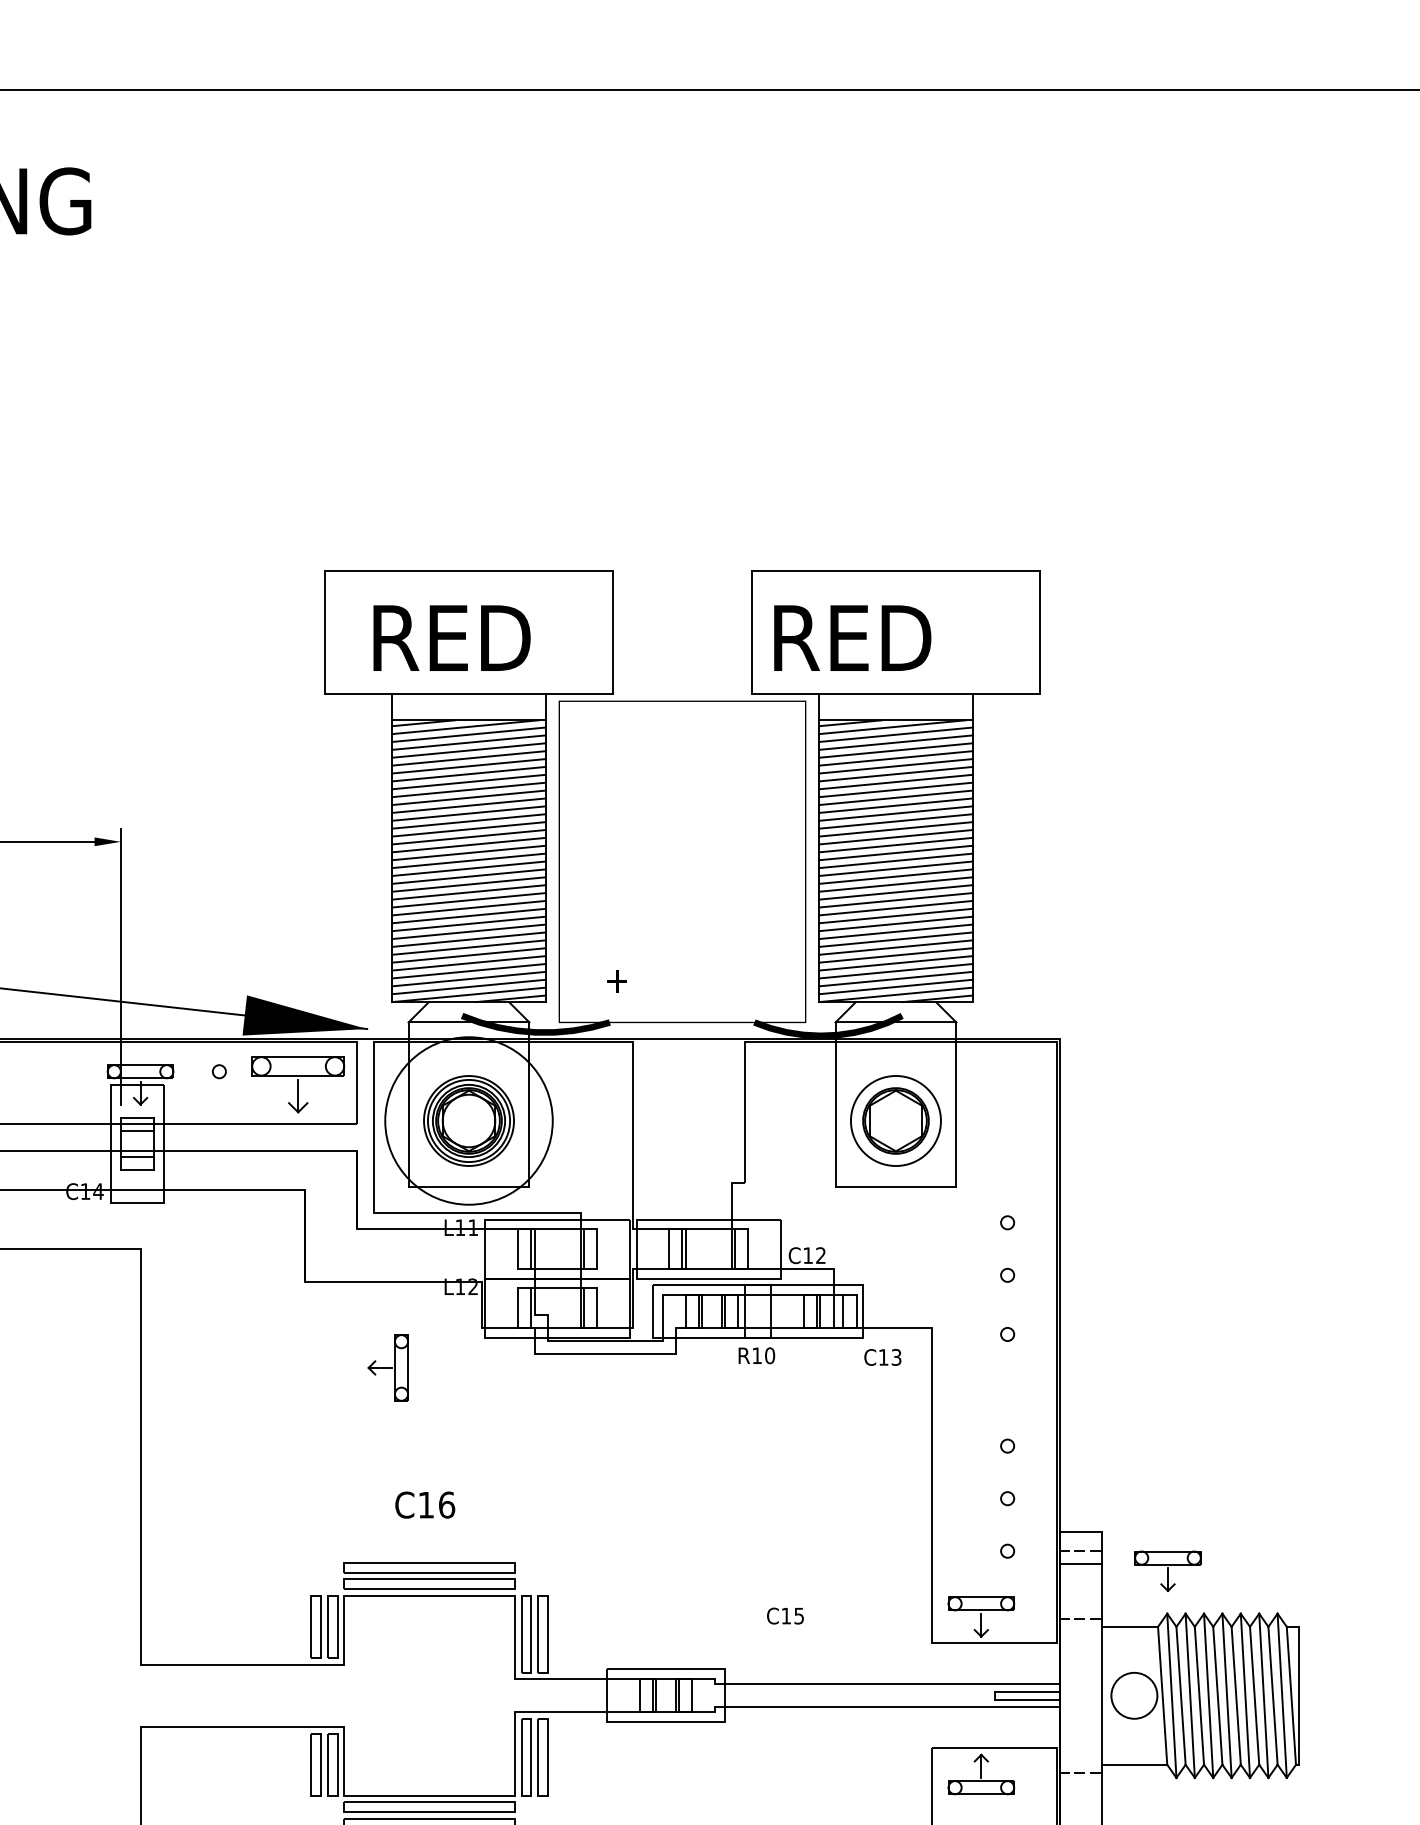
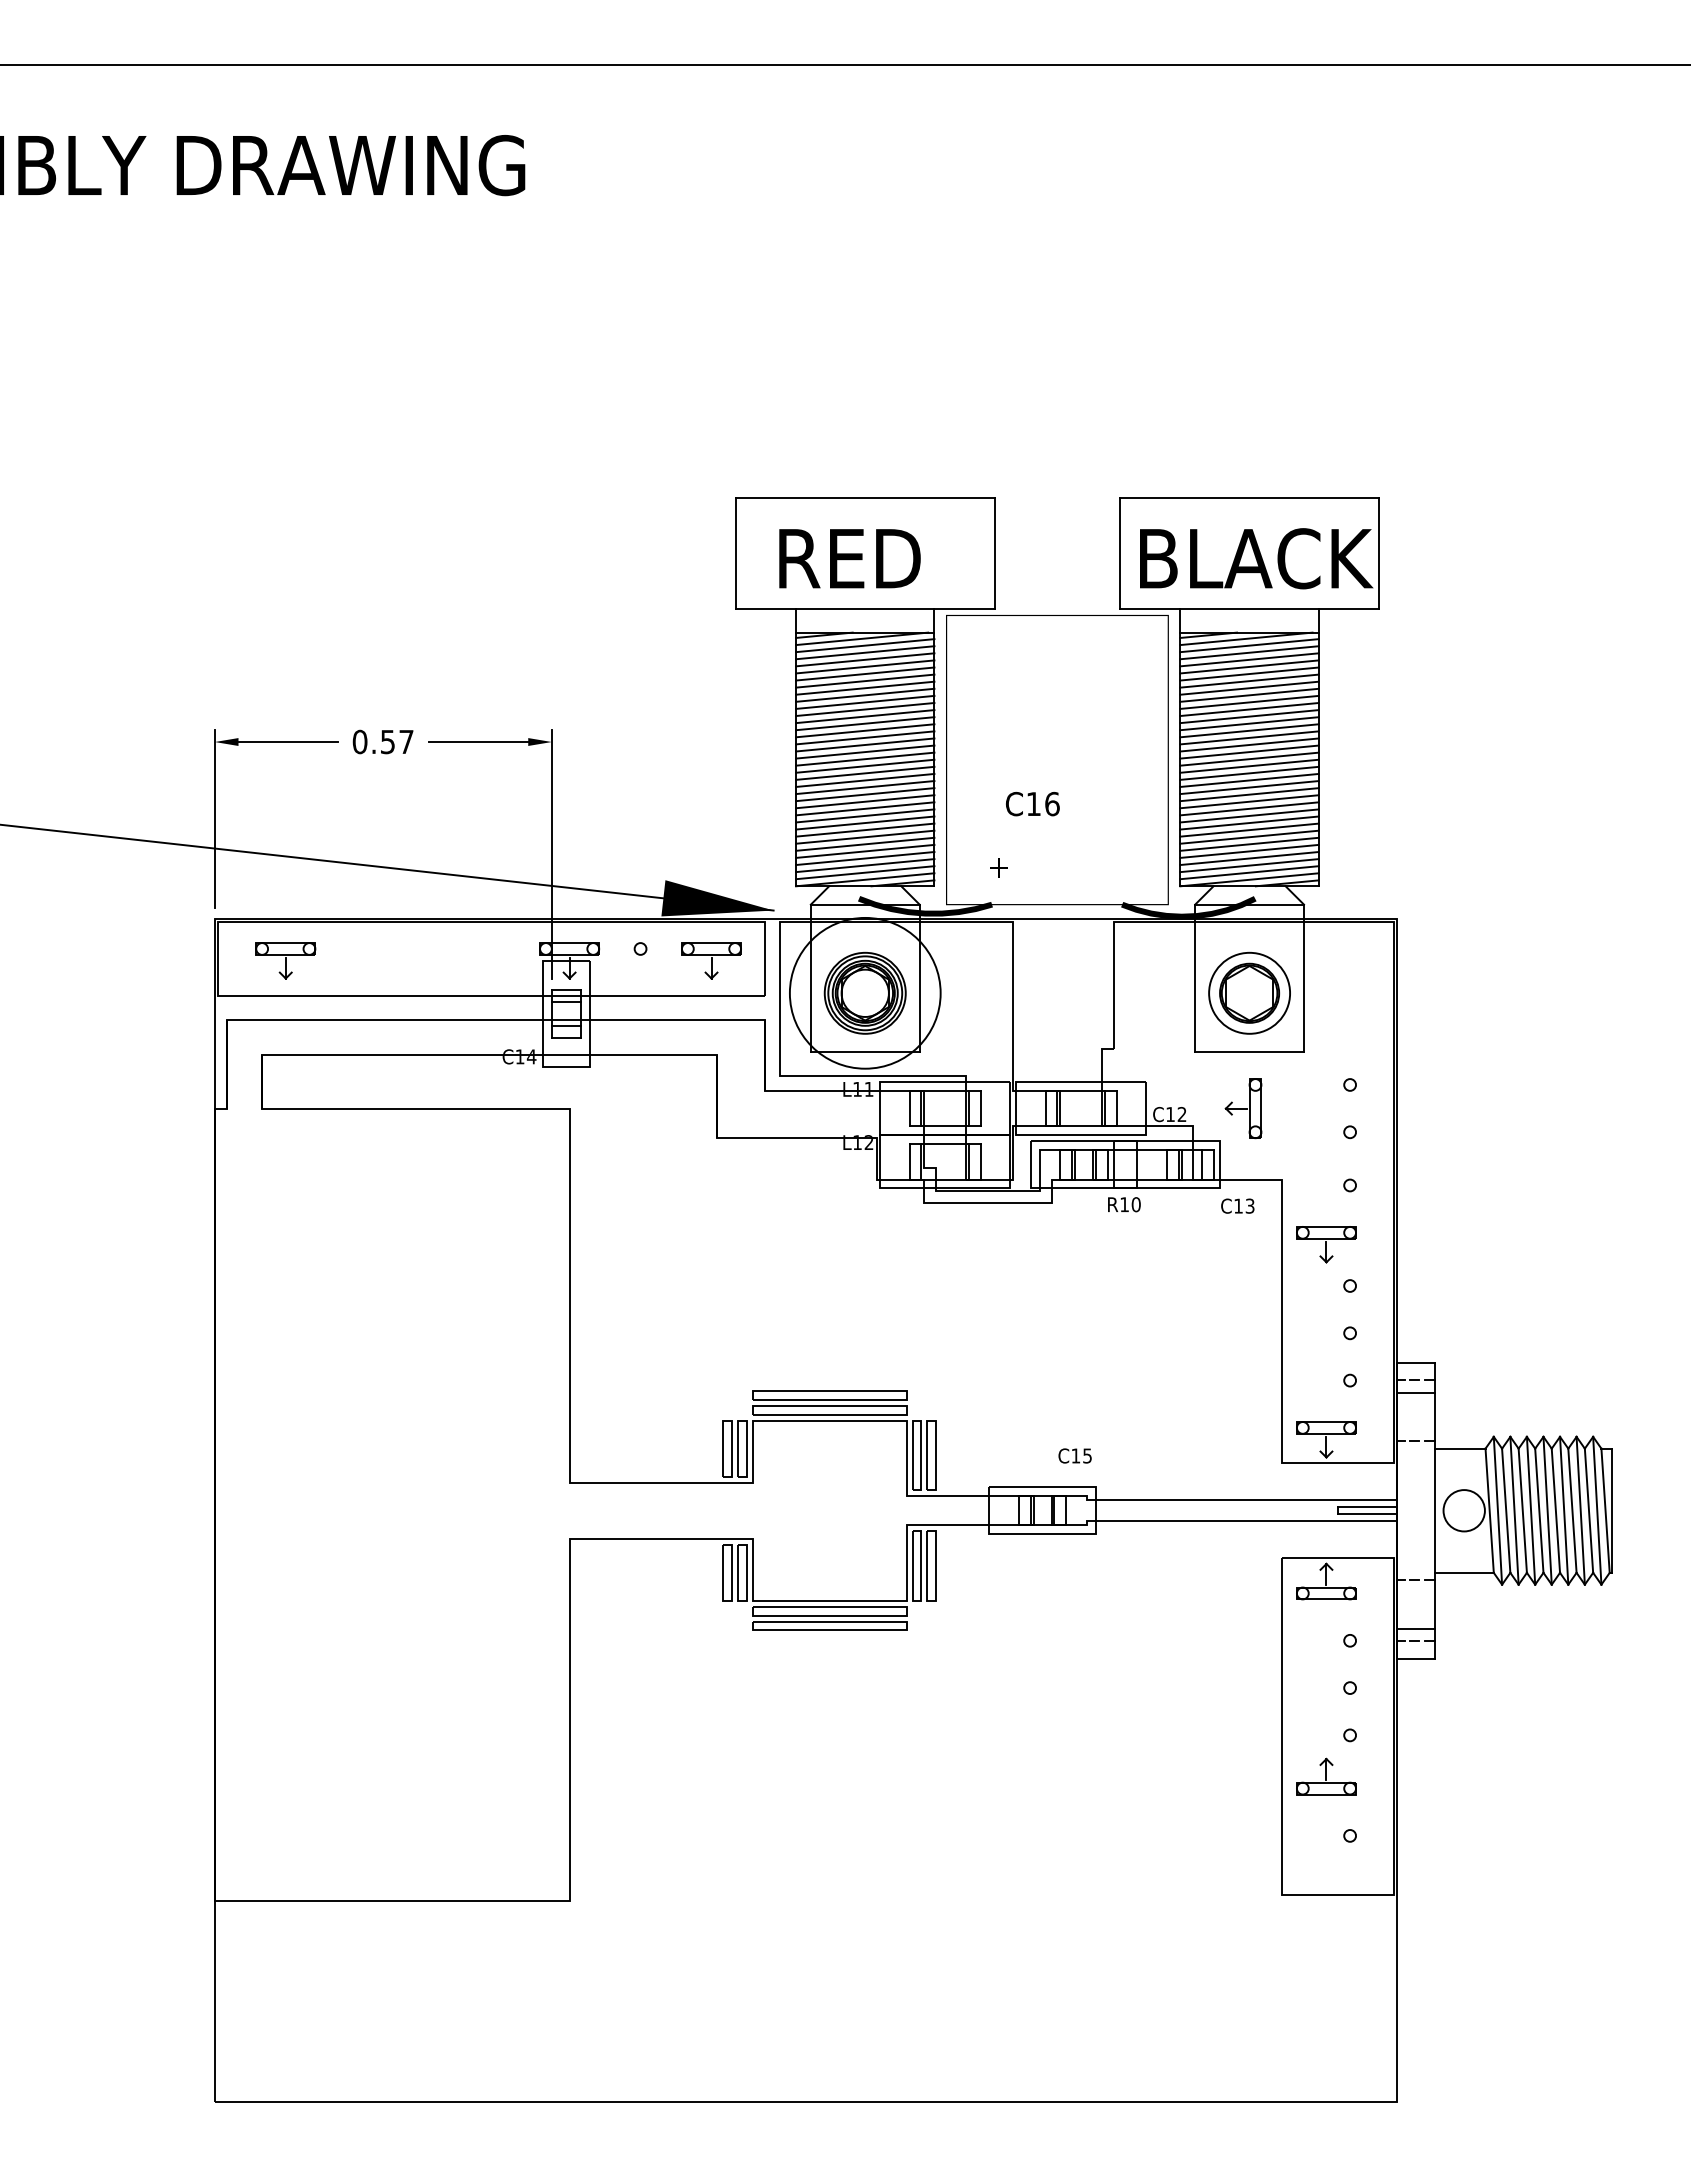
text: (908, 637) -> (1260, 558), RED -> BLACK
part: (298, 1084) -> (711, 960), size x0.71
part: (388, 1367) -> (1243, 1108), moved
text: (424, 1505) -> (1032, 804), moved
part: (1168, 1571) -> (1326, 1244), moved
text: (784, 1615) -> (1074, 1455), moved

